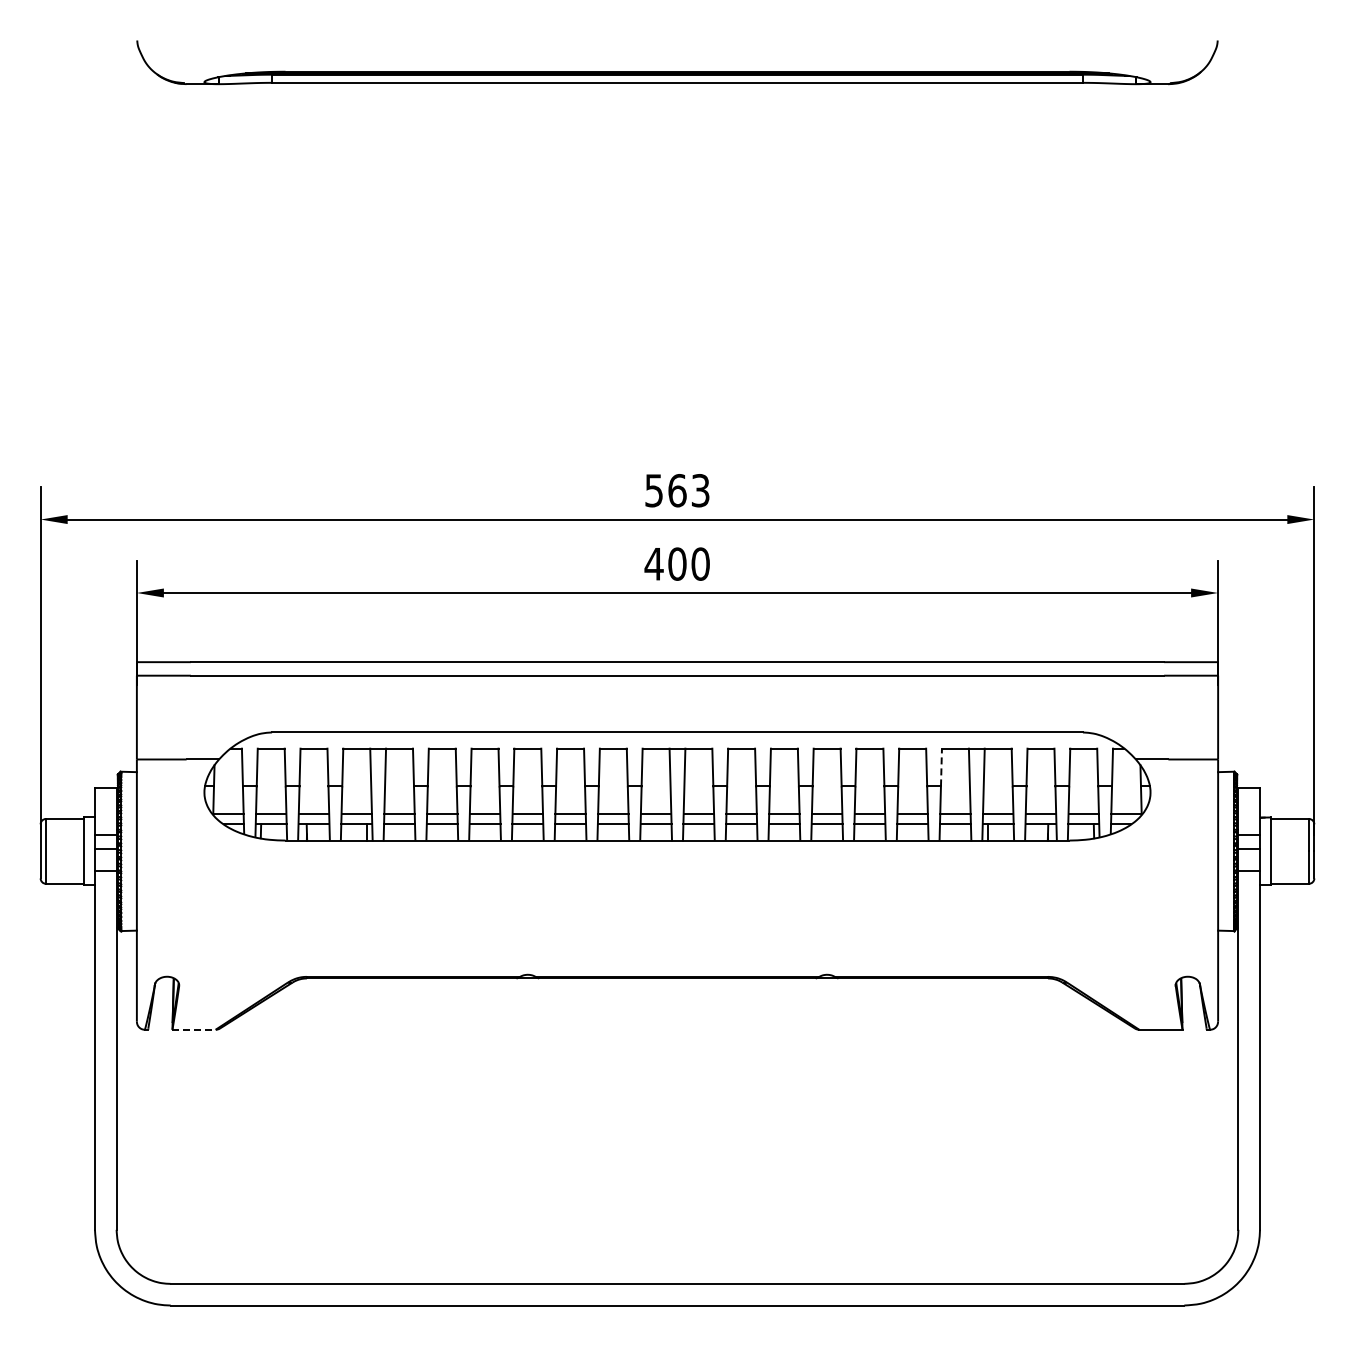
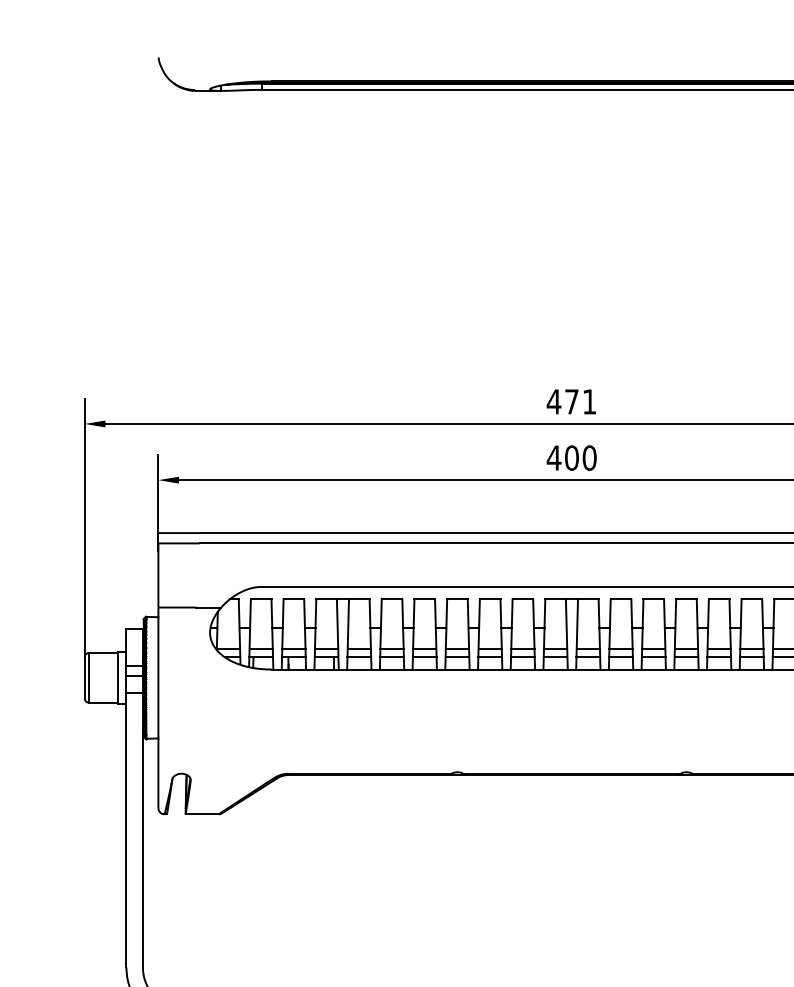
text: (676, 490) -> (571, 401), 563 -> 471
line: (941, 767) -> (773, 613), dashed -> solid
line: (194, 1029) -> (202, 814), dashed -> solid

